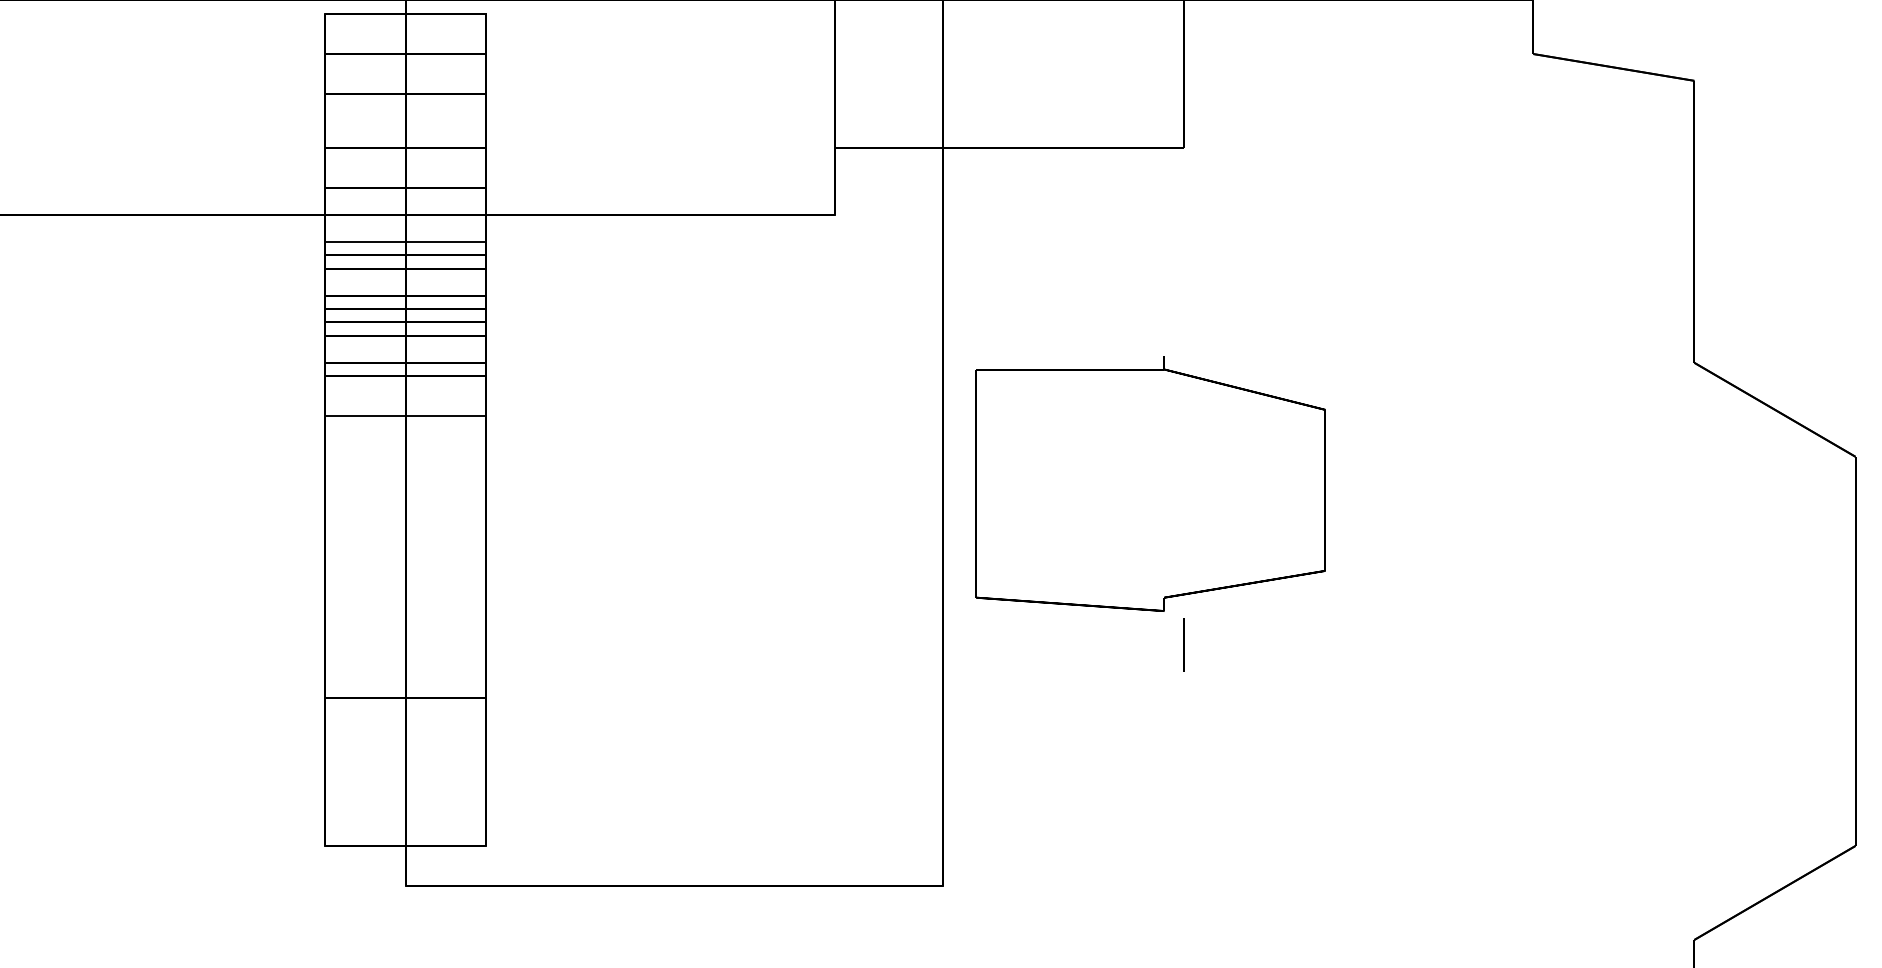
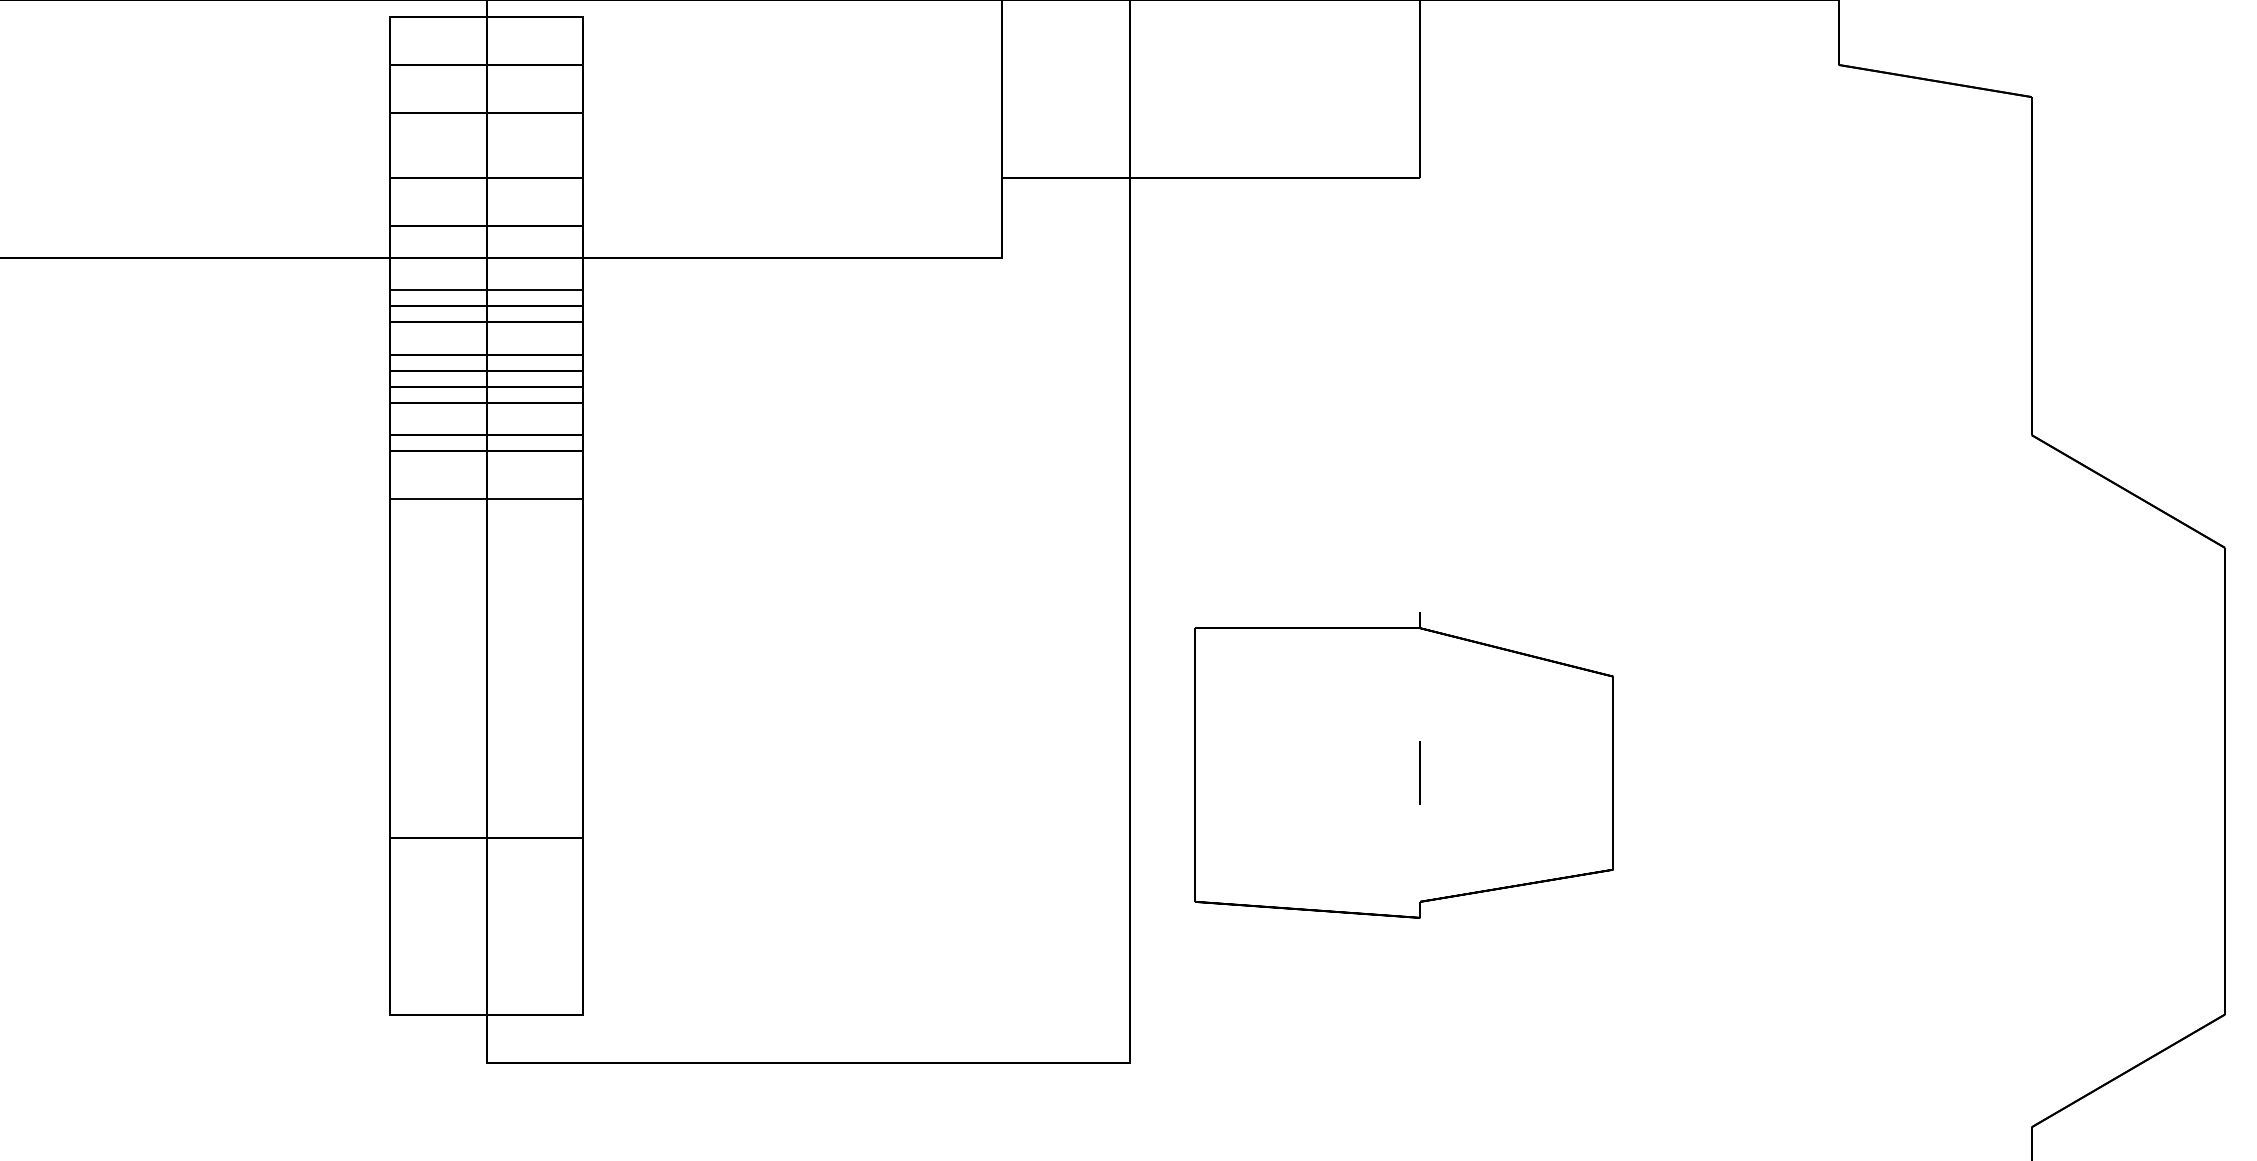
part: (1150, 484) -> (1403, 765), moved

